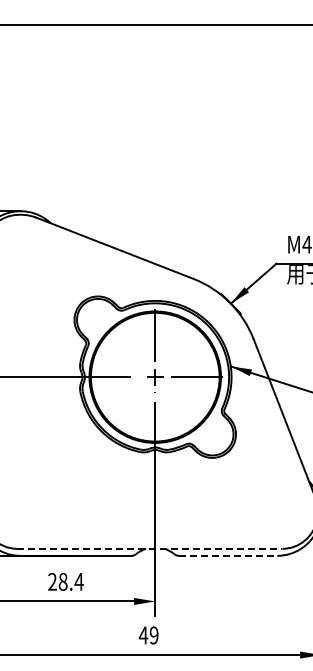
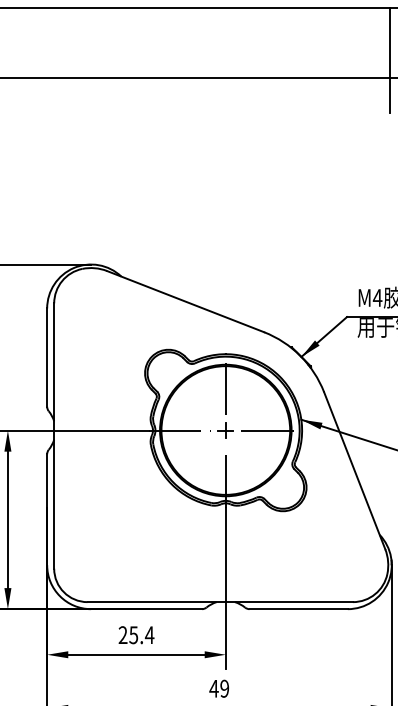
line: (149, 549) -> (220, 602), dashed -> solid
line: (228, 556) -> (299, 609), dashed -> solid
text: (62, 582) -> (133, 635), 28.4 -> 25.4

